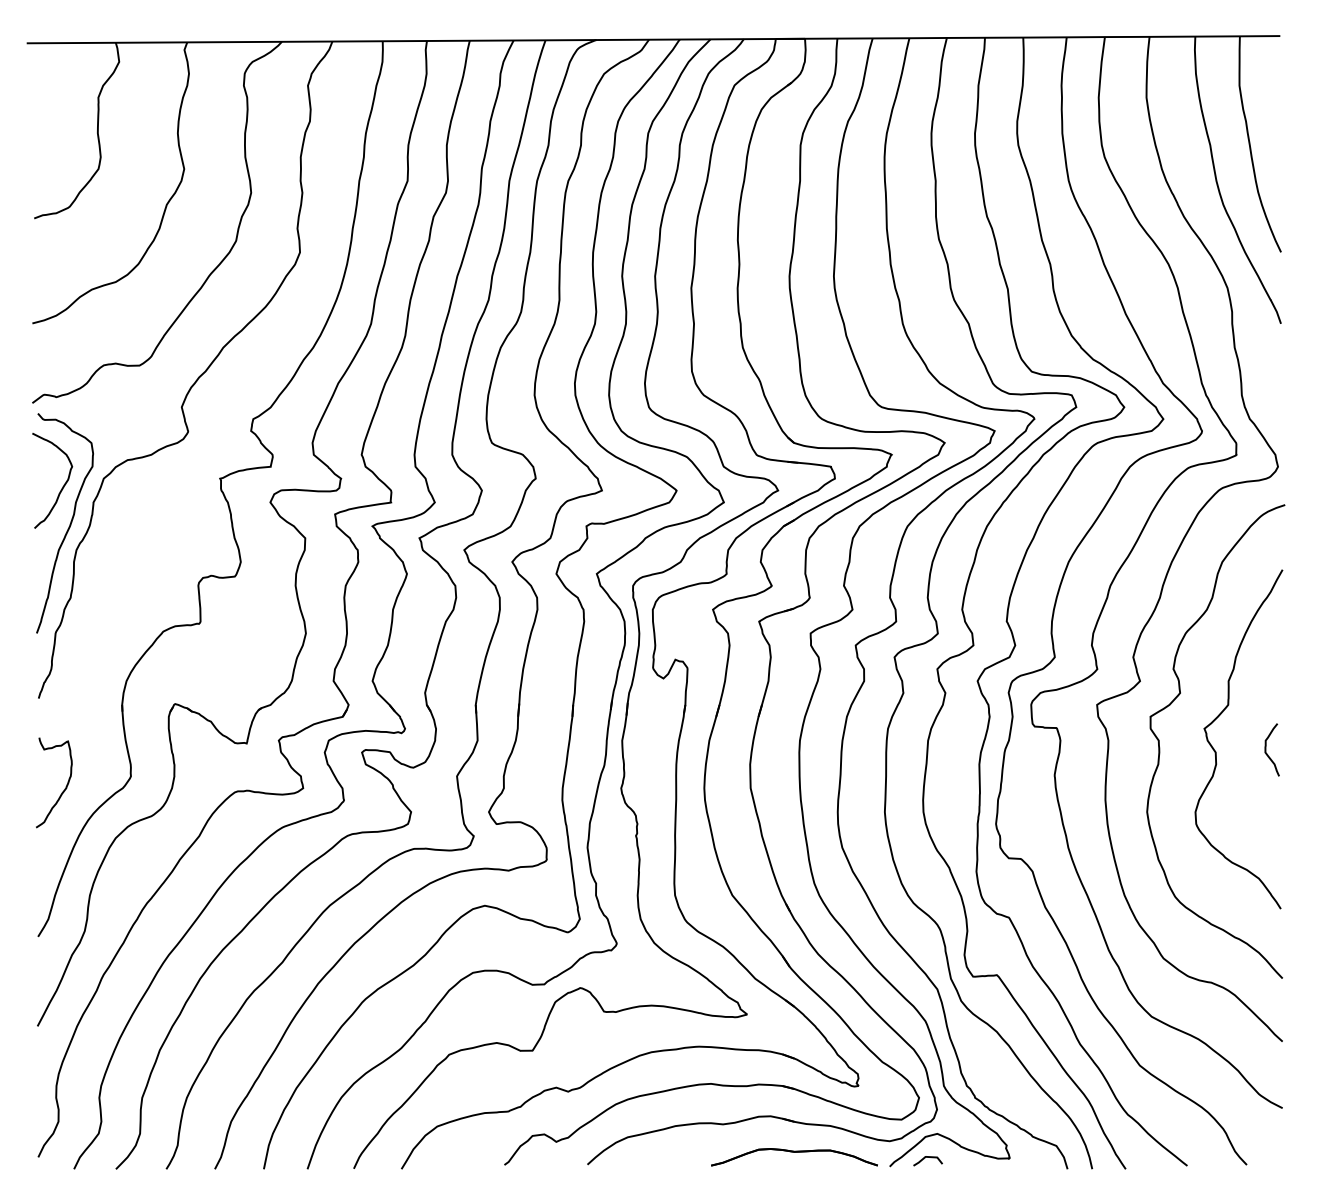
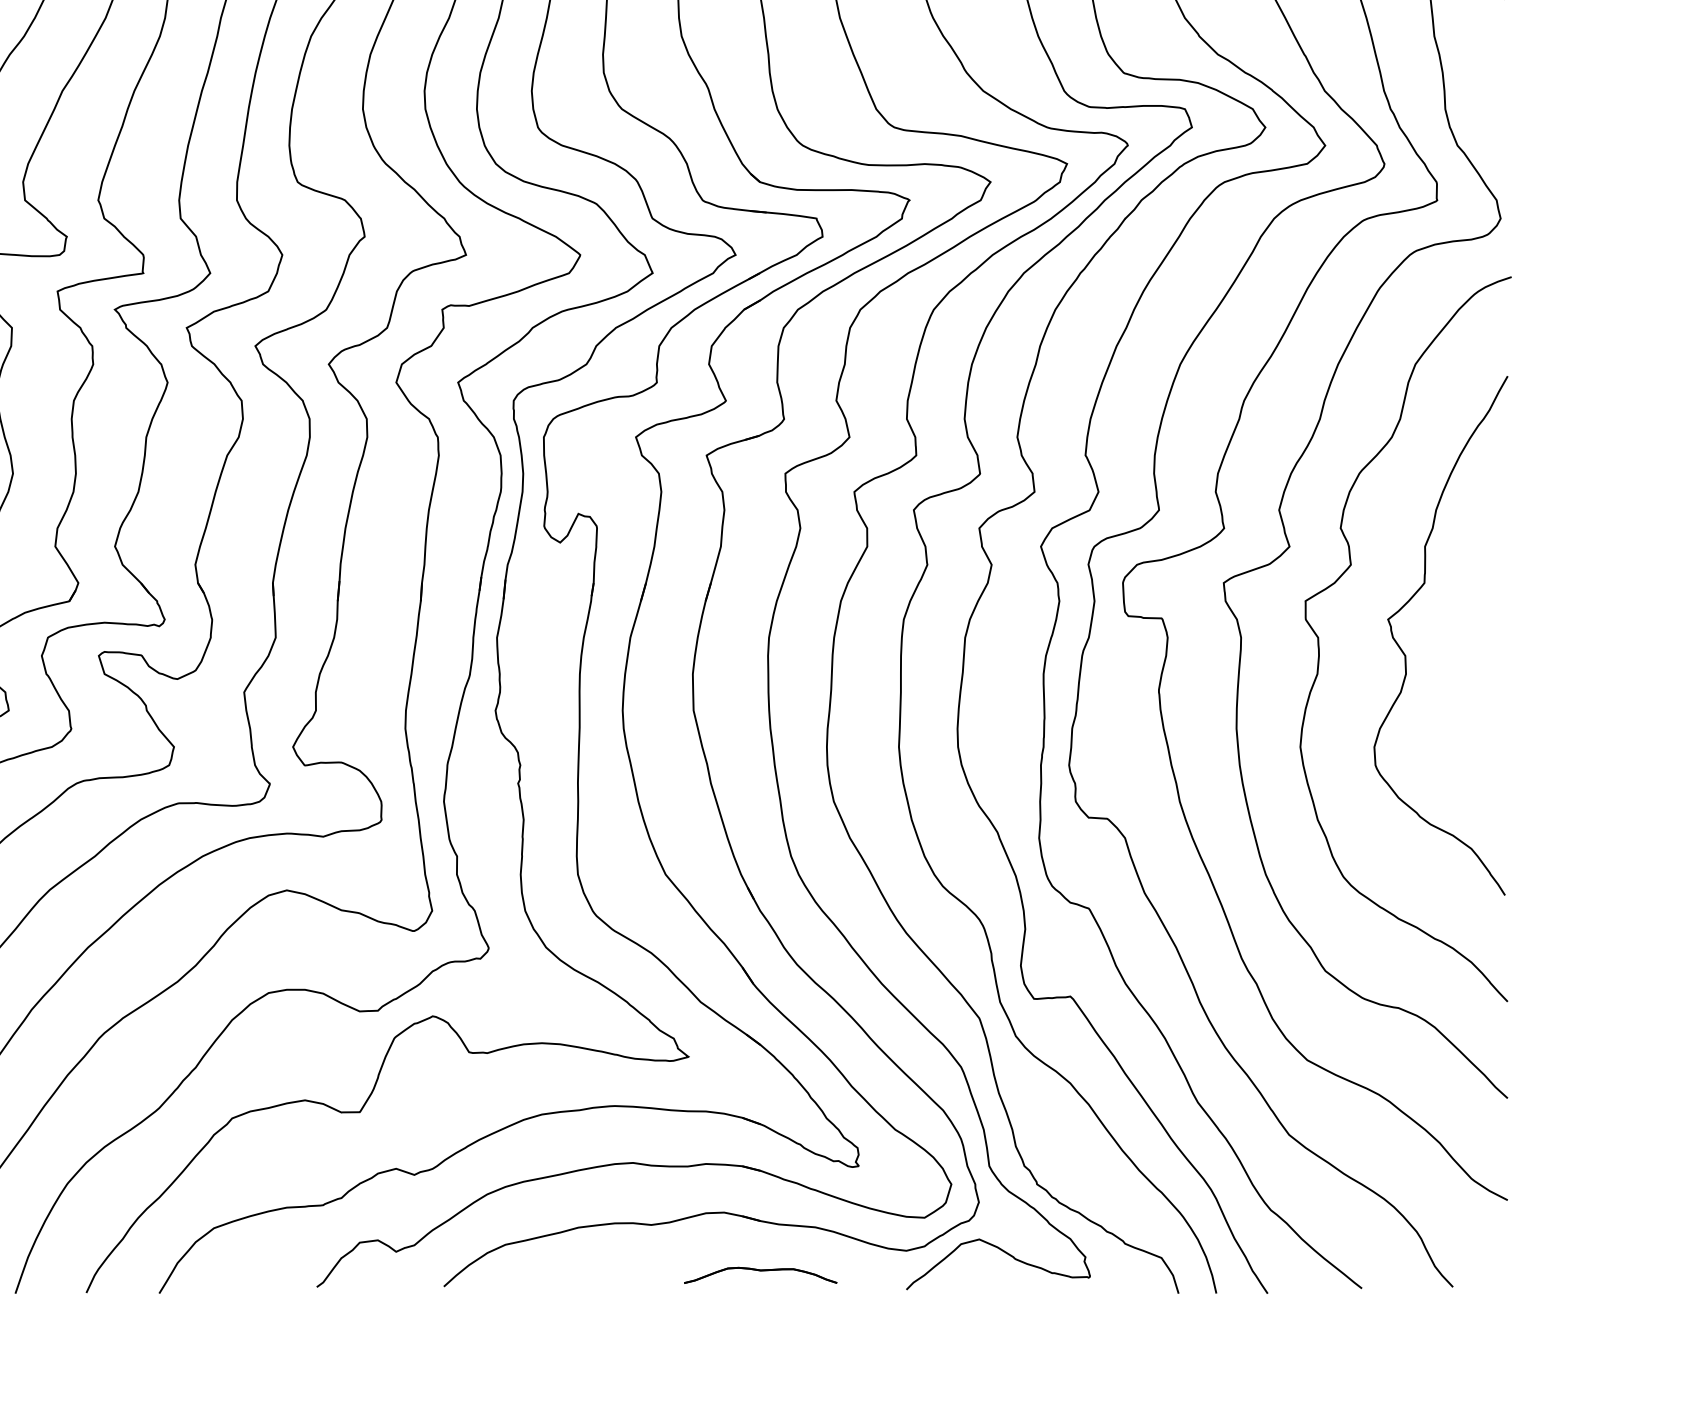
curve: (1266, 749) -> (1483, 651), removed
part: (794, 1157) -> (760, 1275), size x0.6
curve: (925, 1158) -> (961, 1277), removed

